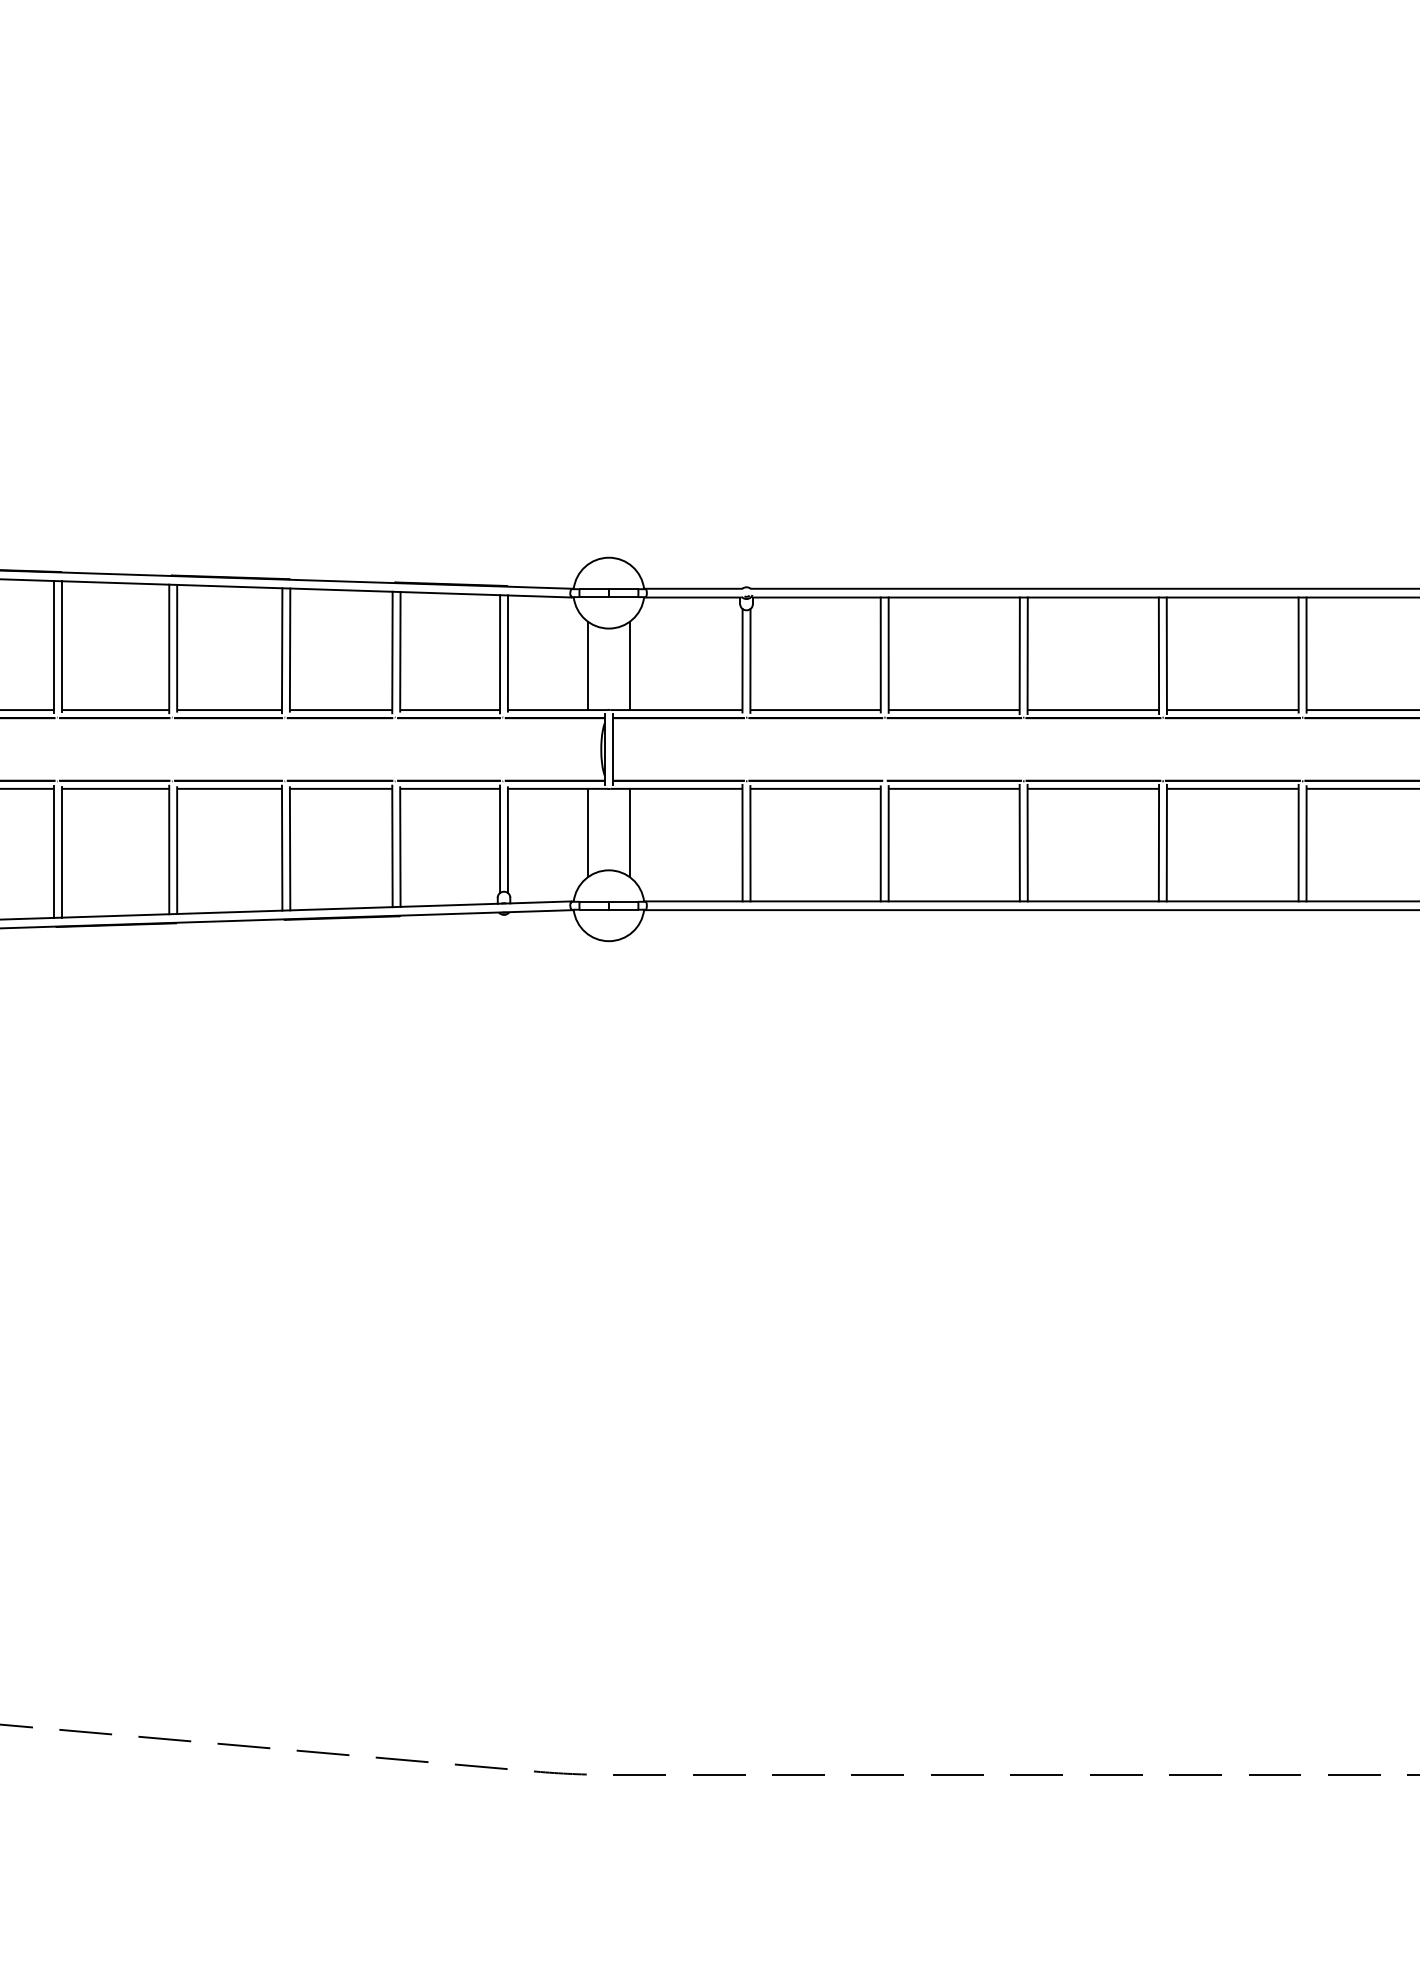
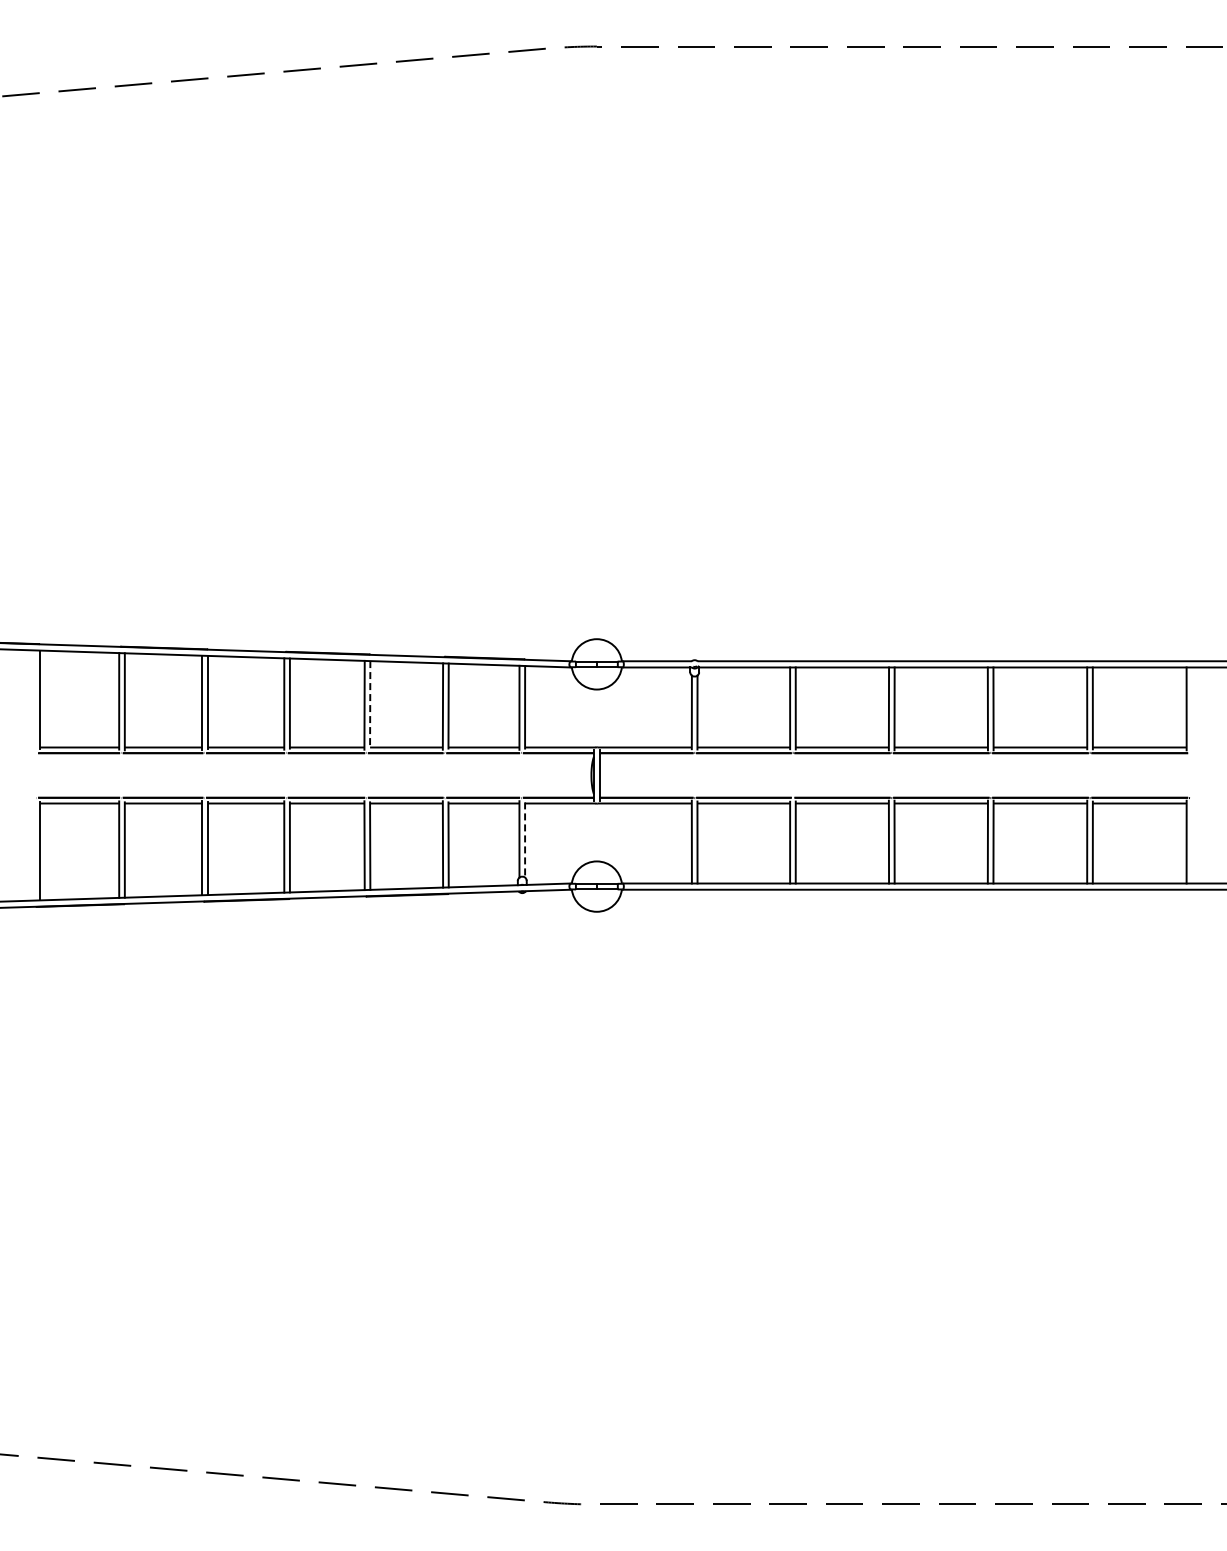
line: (290, 649) -> (370, 704), solid -> dashed
line: (588, 665) -> (582, 715), removed
line: (629, 665) -> (611, 715), removed
line: (588, 832) -> (582, 834), removed
line: (629, 832) -> (611, 834), removed
line: (508, 839) -> (525, 839), solid -> dashed

